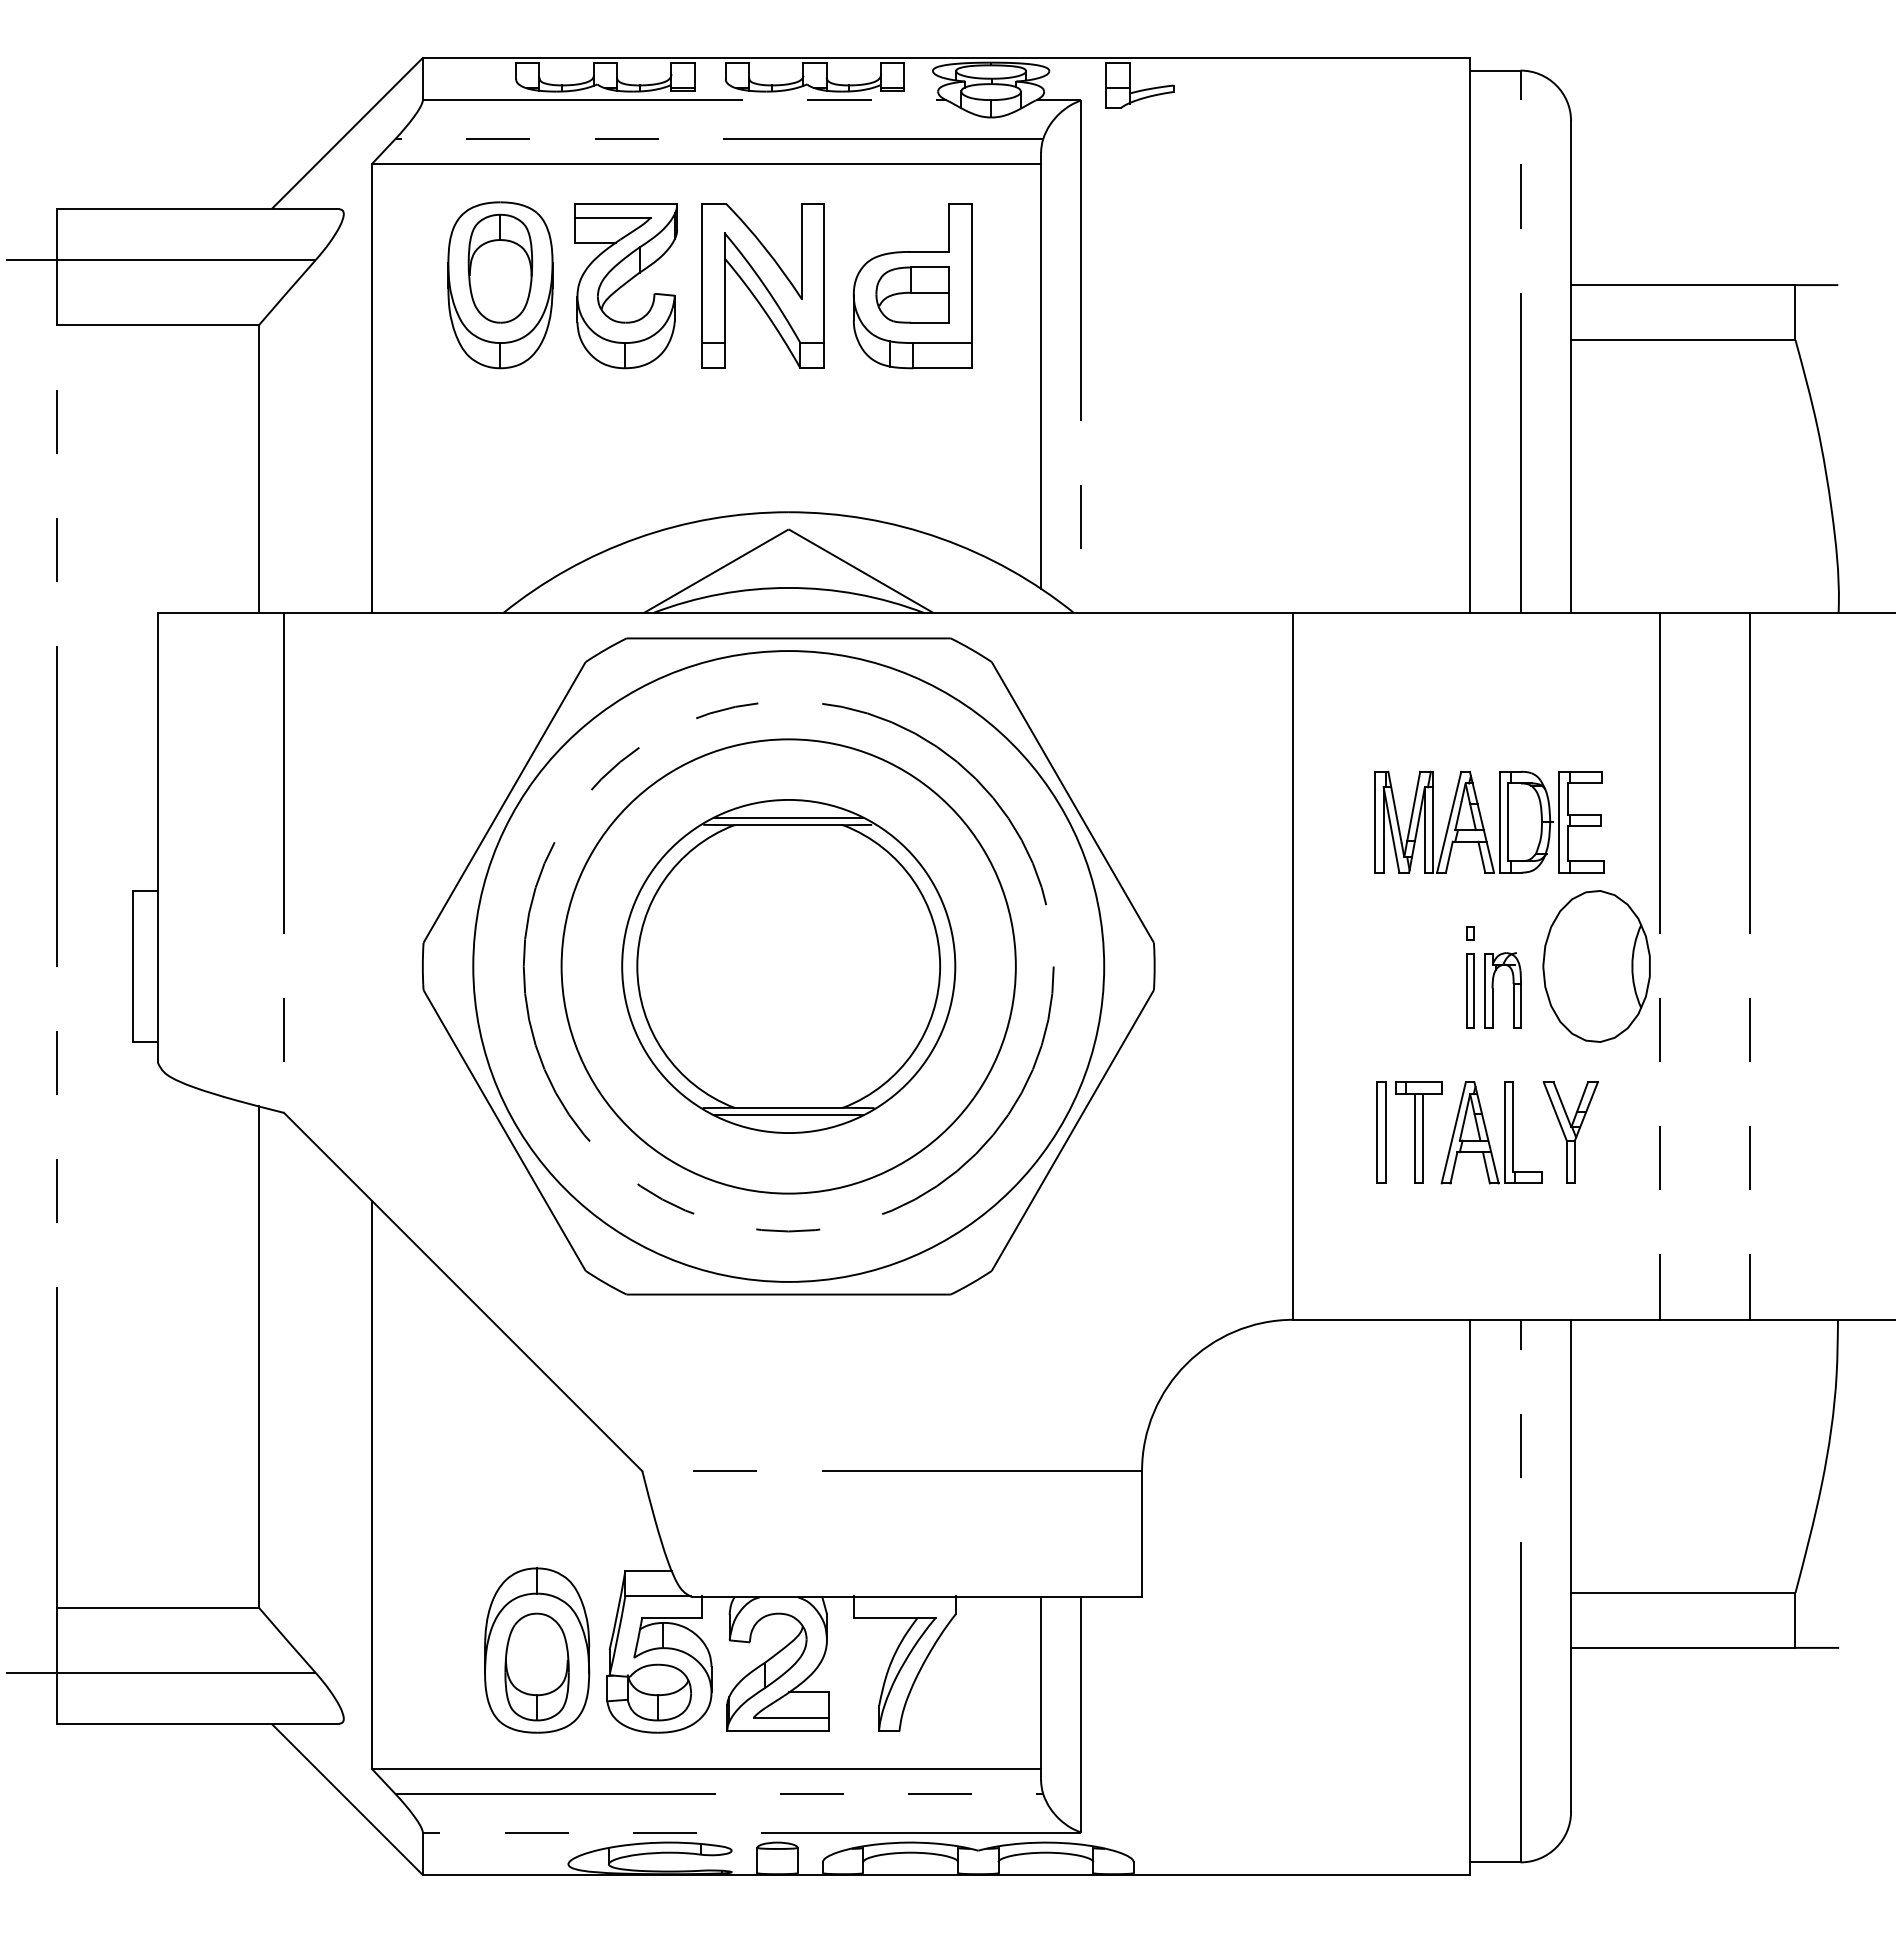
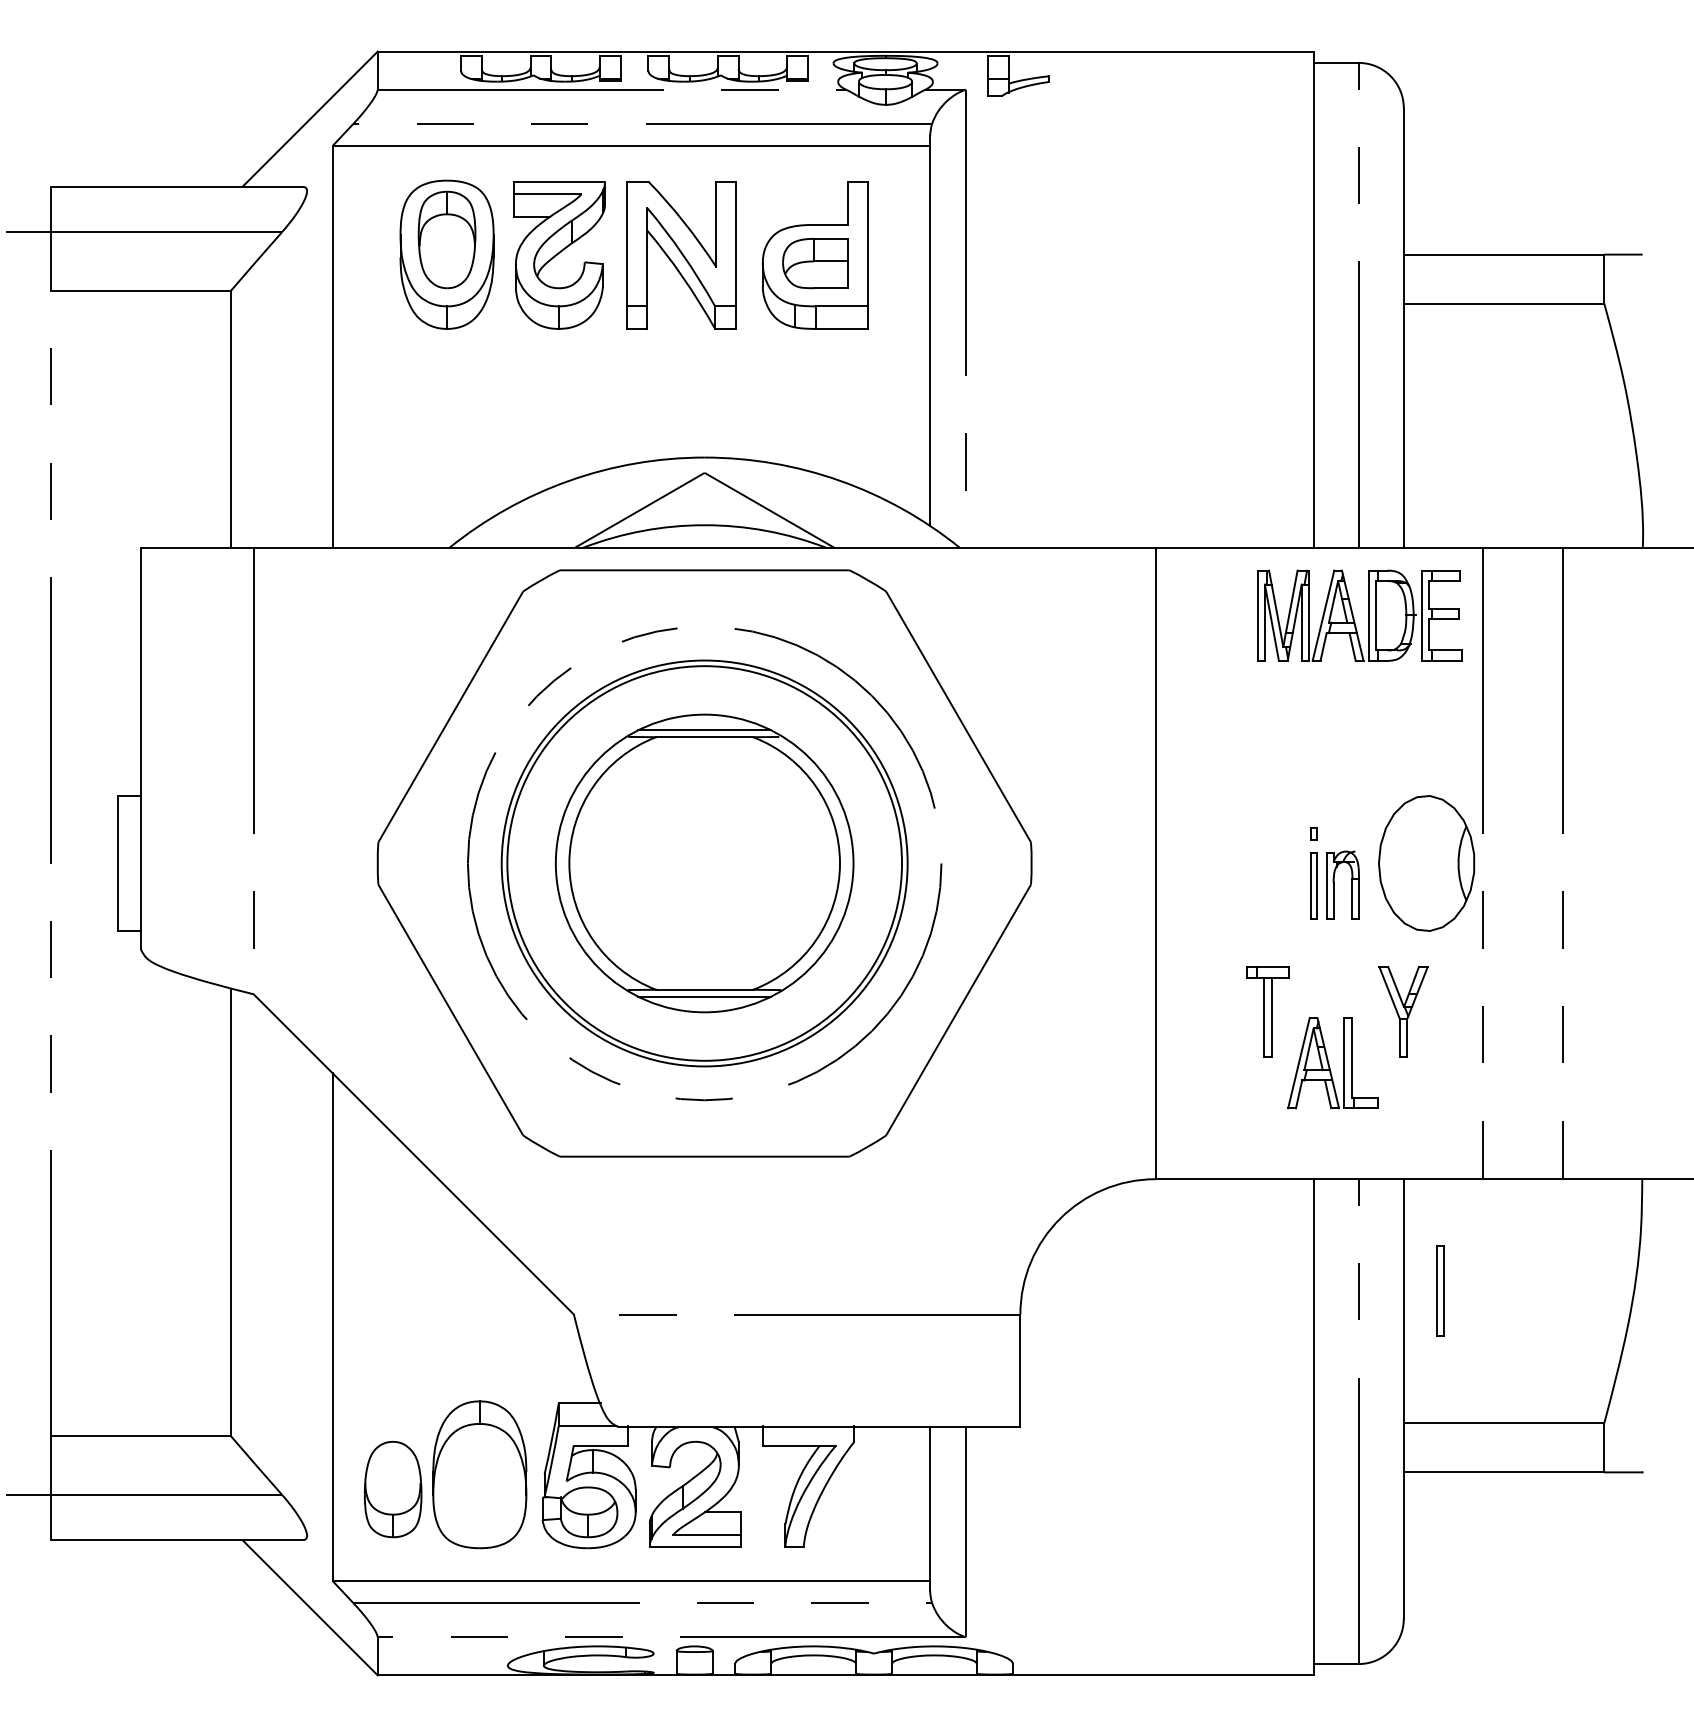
part: (1483, 823) -> (1354, 616), moved
circle: (788, 966) -> (704, 863), size x0.7
part: (1381, 1132) -> (1440, 1290), moved
part: (1491, 1132) -> (1332, 1062), moved
part: (536, 1666) -> (392, 1489), moved

